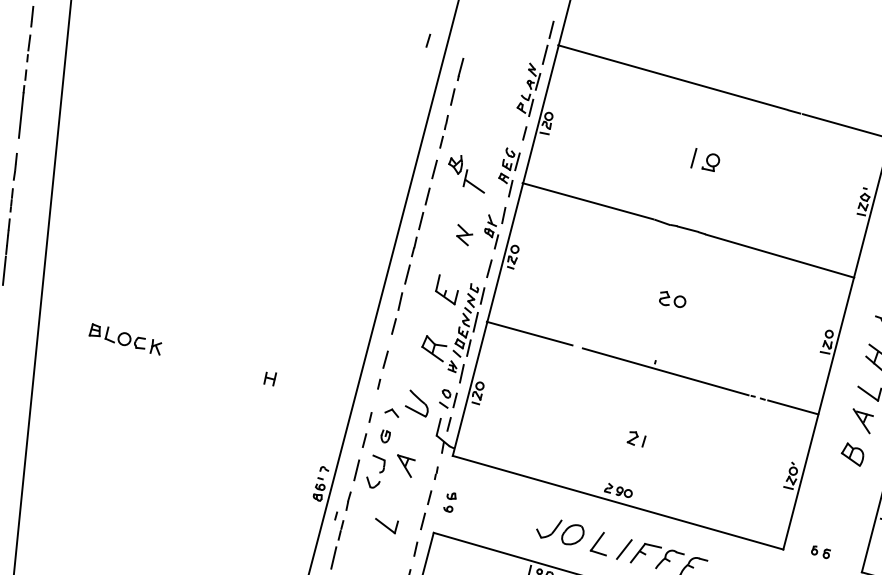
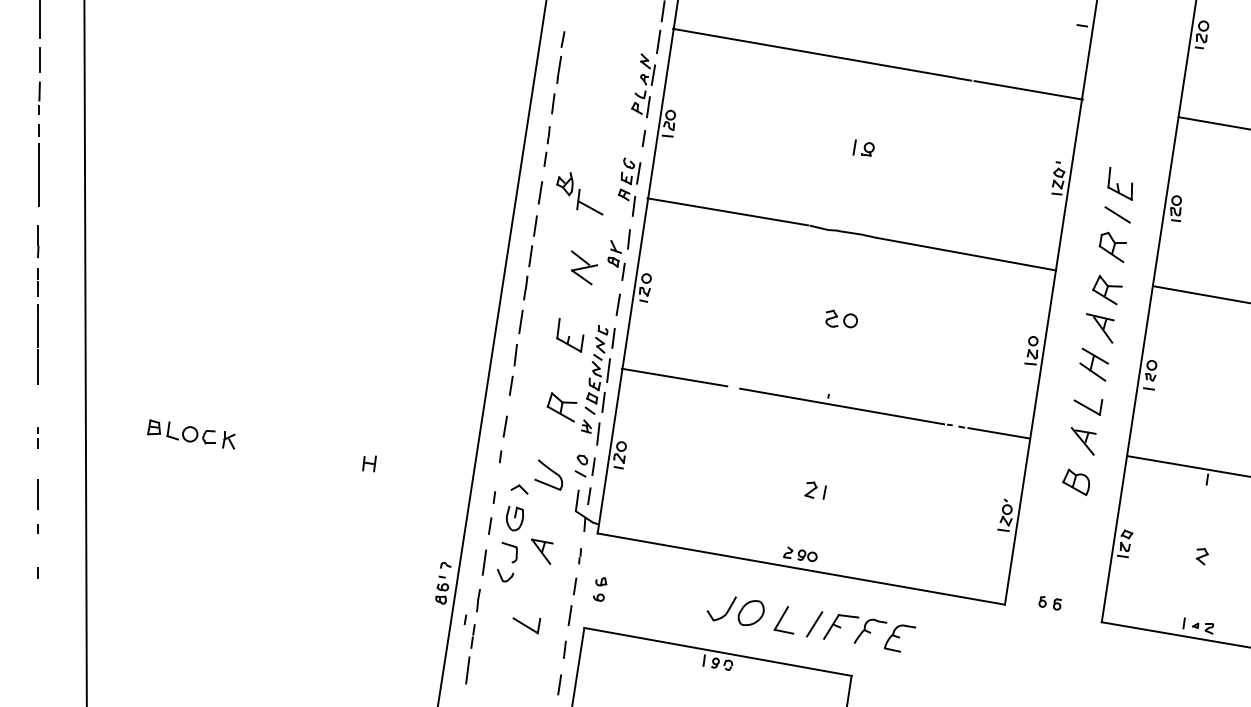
line: (427, 40) -> (562, 39), moved
part: (705, 159) -> (863, 147), size x0.62
part: (464, 234) -> (584, 267), size x1.43
part: (385, 436) -> (514, 518), size x1.67

